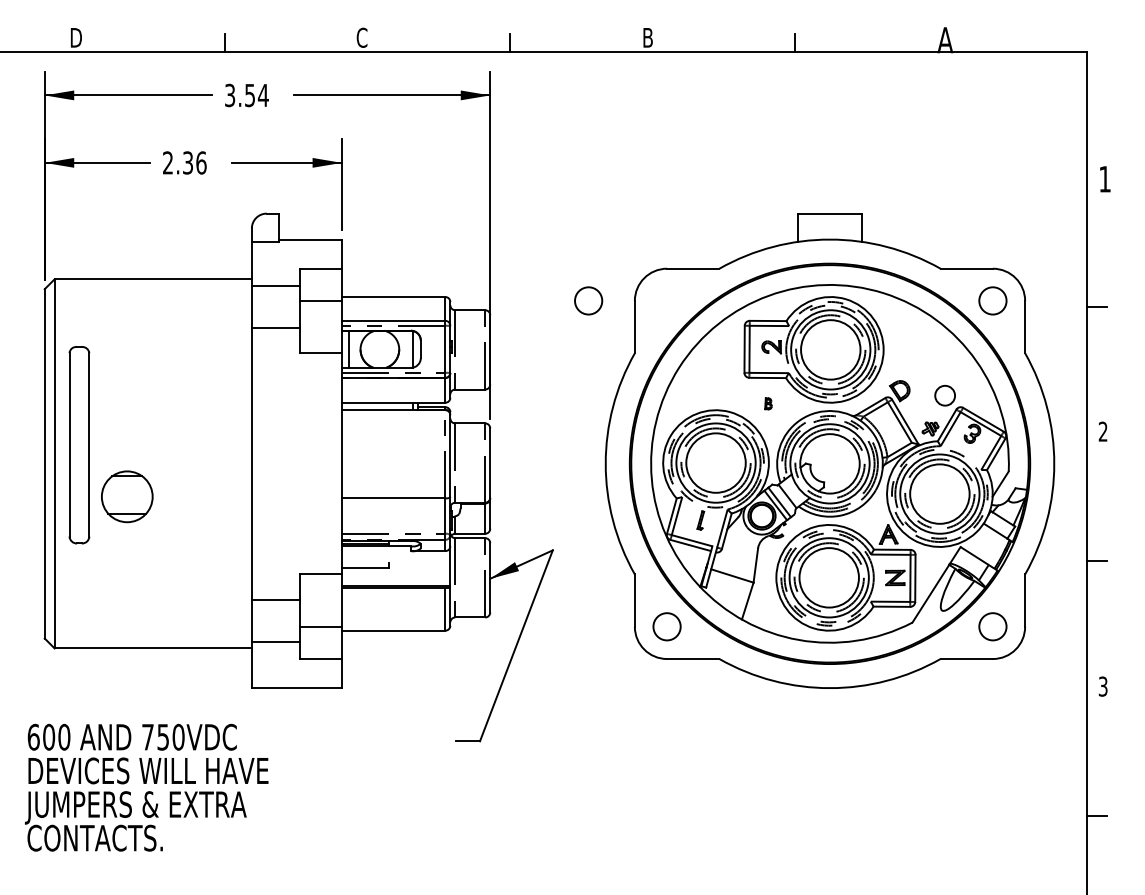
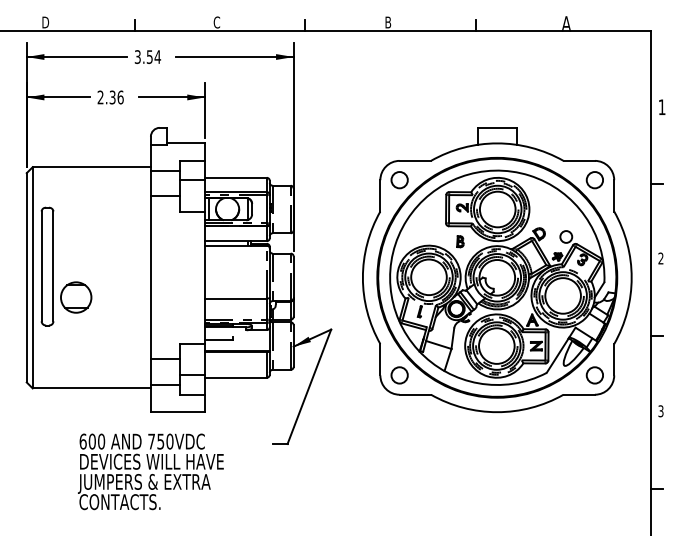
circle: (588, 301) -> (399, 180), moved
part: (768, 403) -> (460, 241), size x1.67
text: (146, 787) -> (150, 471), moved

